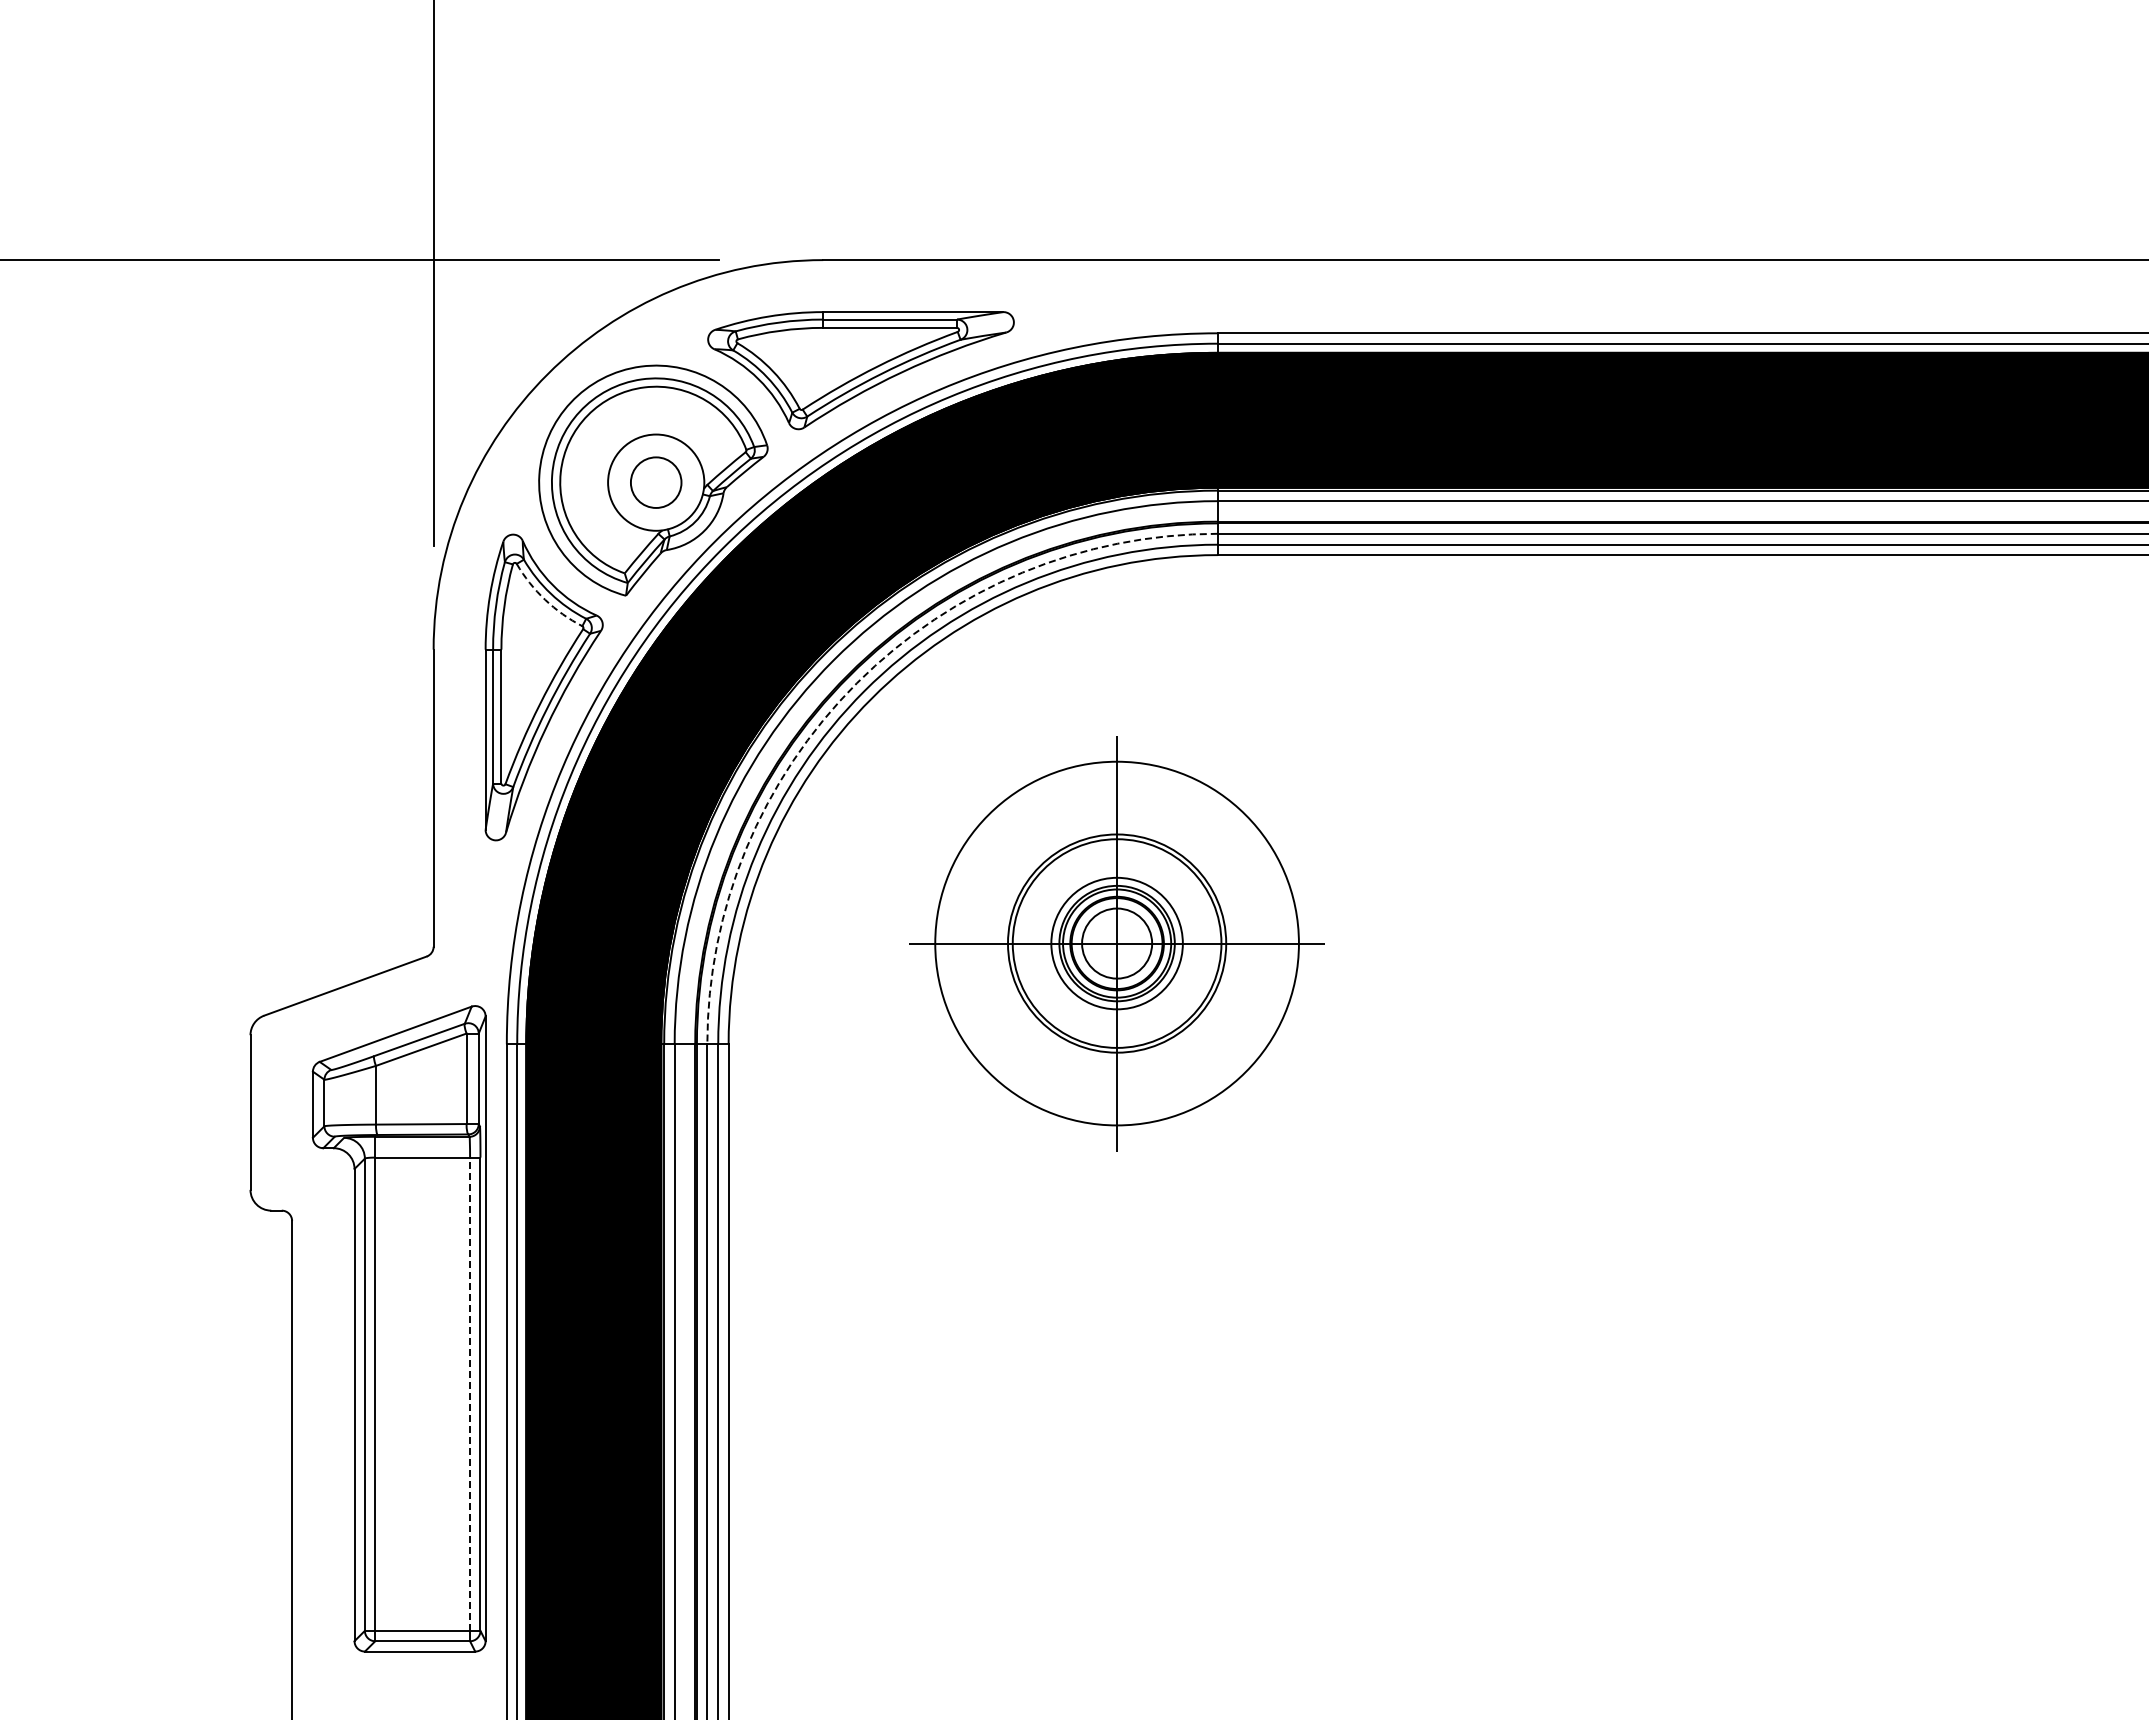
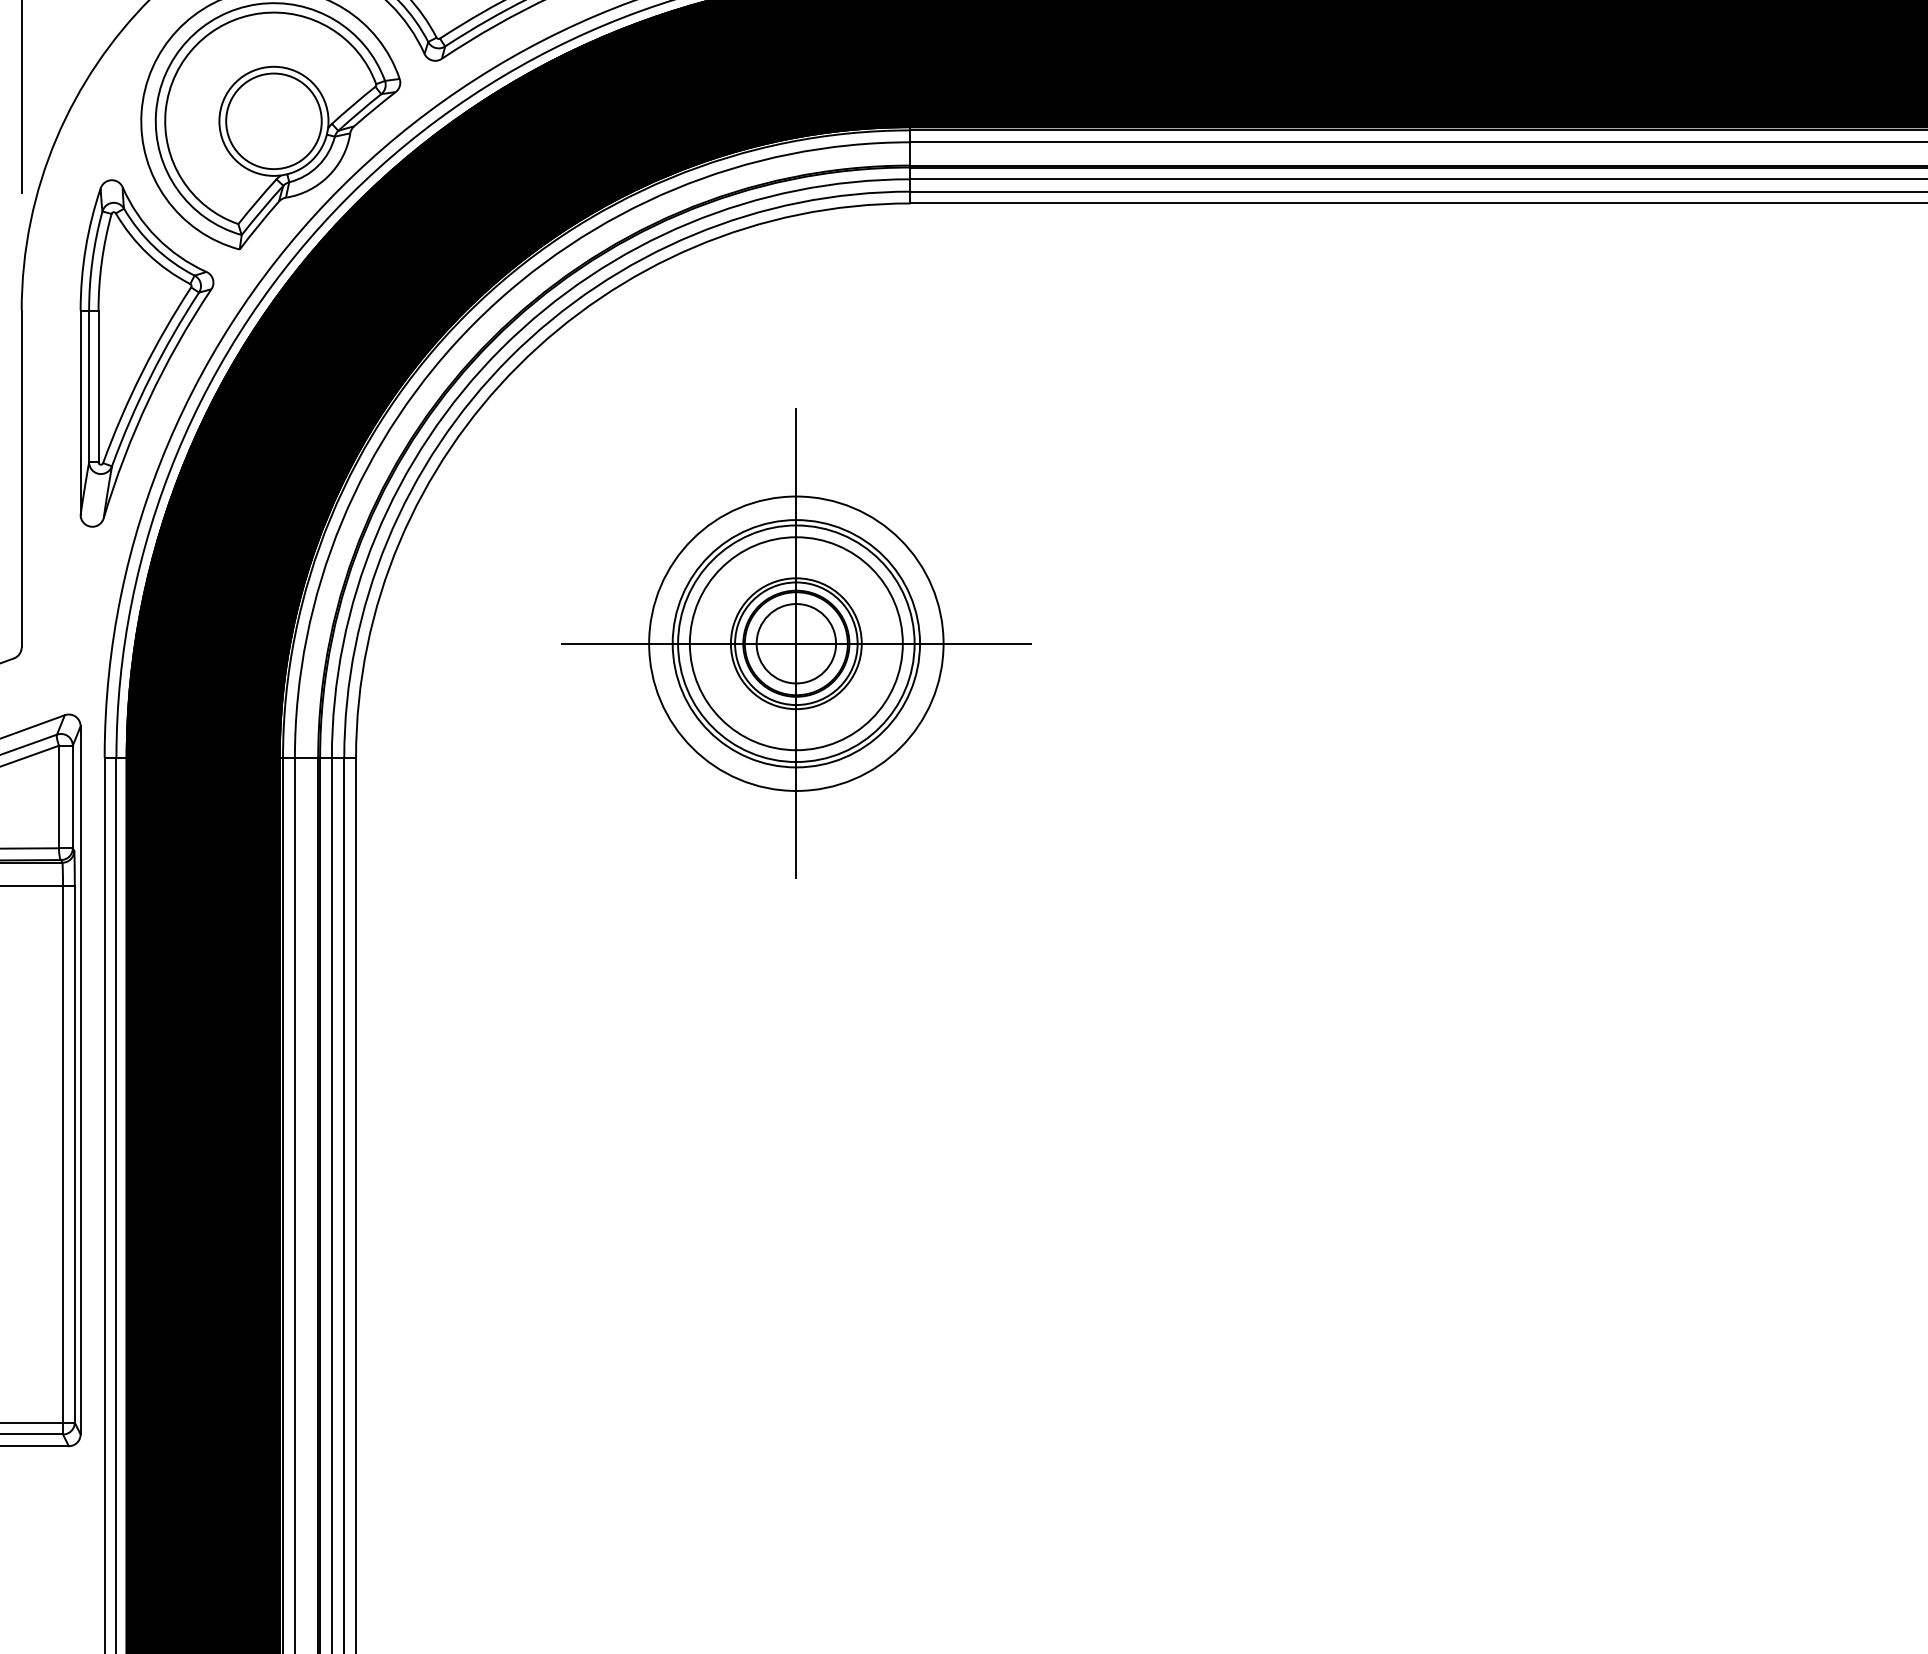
circle: (656, 482) -> (274, 121), size x1.67
arc: (545, 599) -> (148, 253), dashed -> solid
arc: (856, 683) -> (500, 348), dashed -> solid
circle: (1117, 943) -> (796, 643), size x0.71
circle: (1117, 943) -> (796, 643), size x1.43
line: (470, 1394) -> (63, 1154), dashed -> solid

